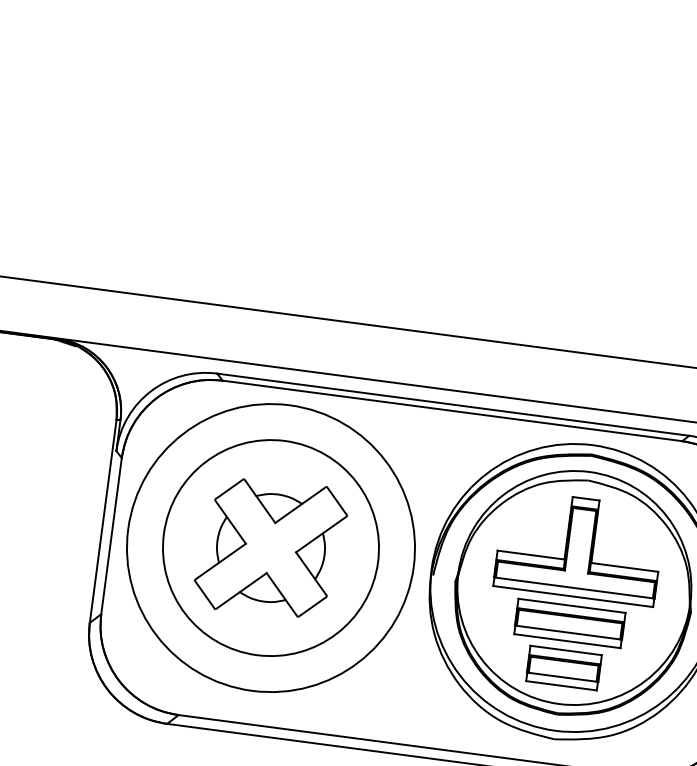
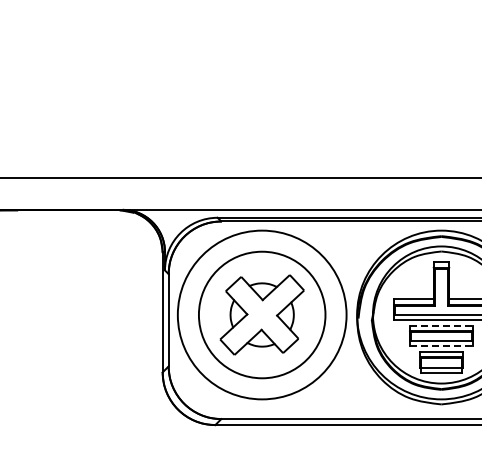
line: (572, 605) -> (441, 325), solid -> dashed
line: (567, 641) -> (441, 346), solid -> dashed

